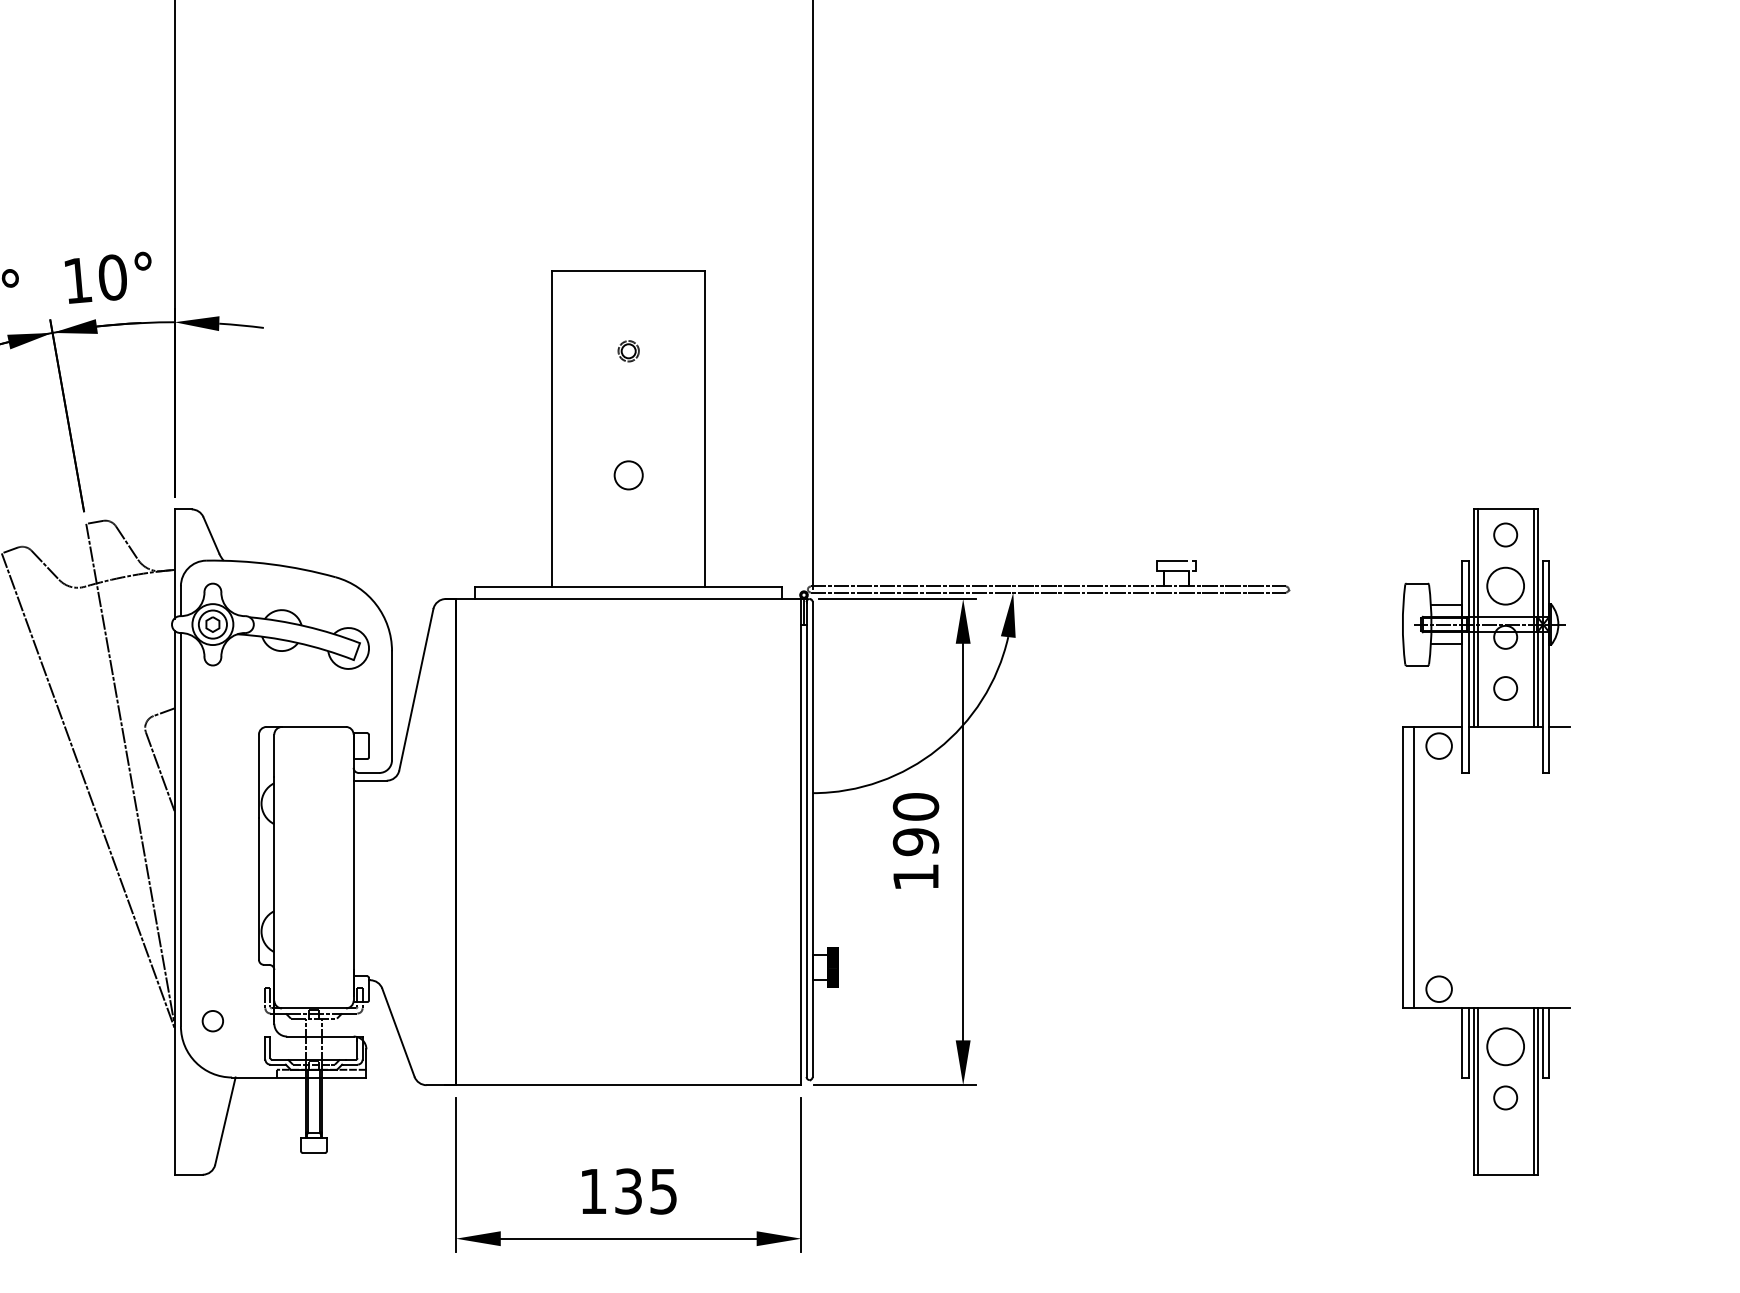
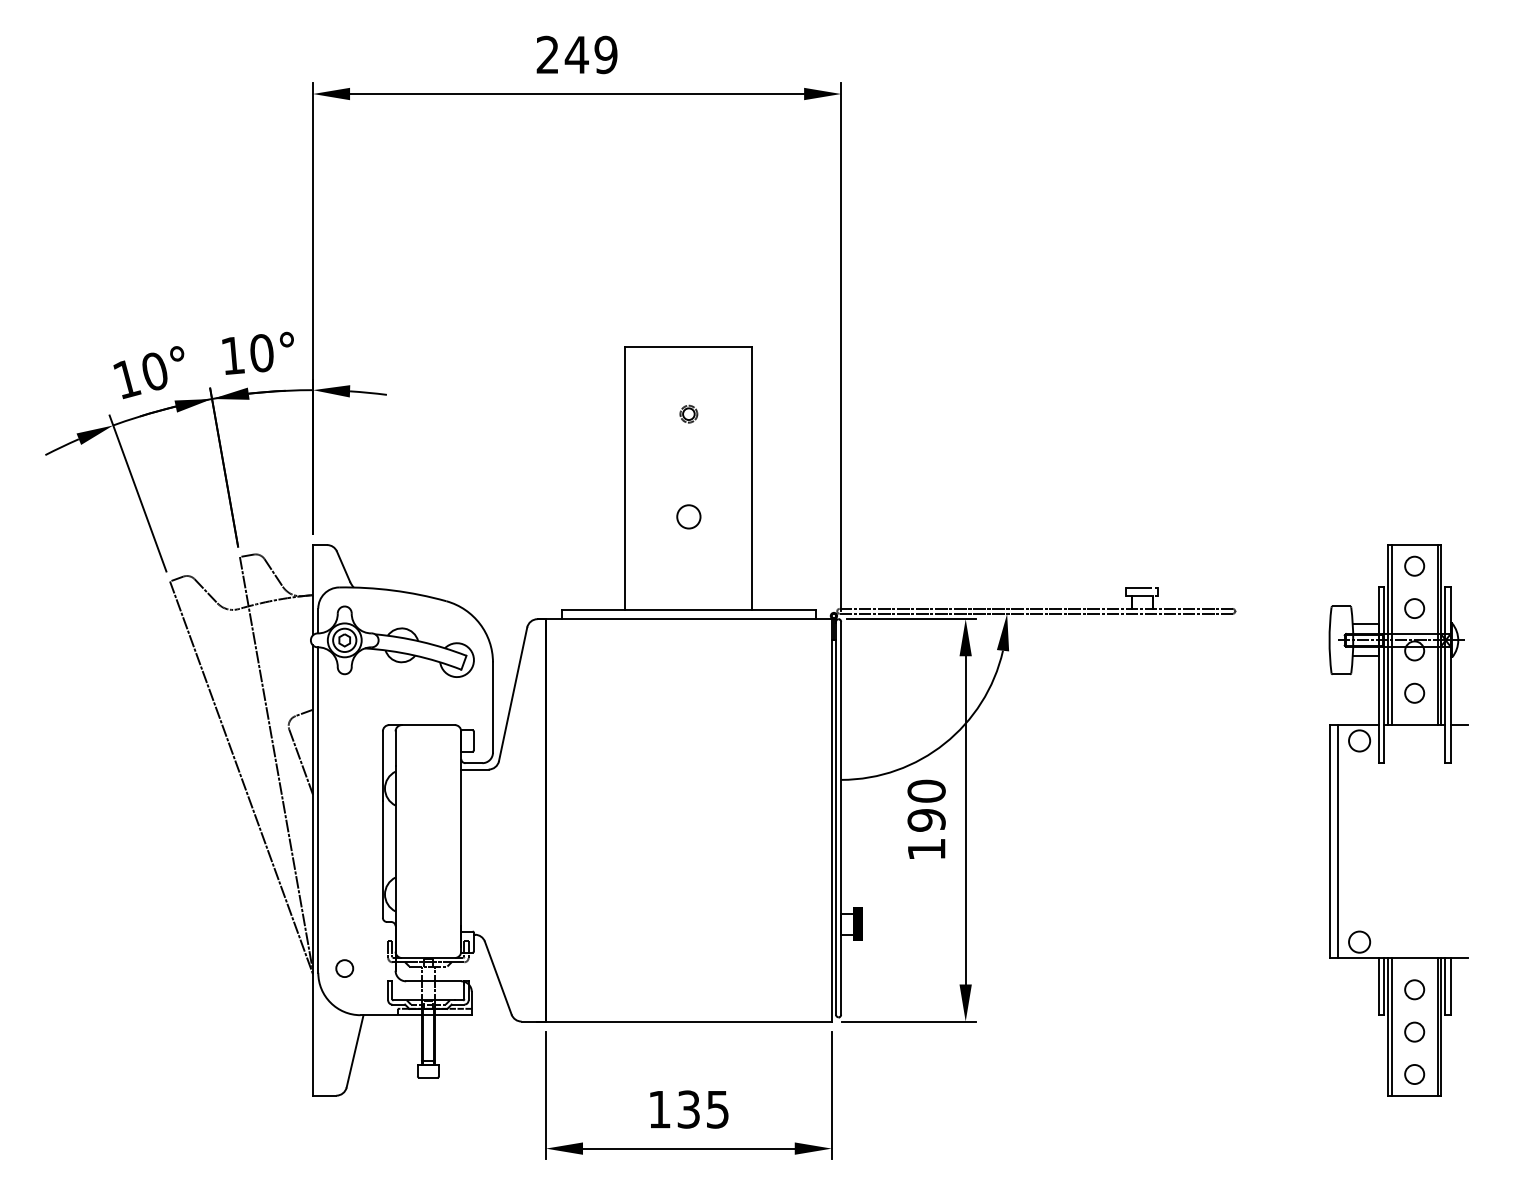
circle: (1505, 586) -> (1414, 608), size x0.62
circle: (1505, 1046) -> (1414, 989), size x0.62
circle: (1505, 1149) -> (1414, 1074), added

